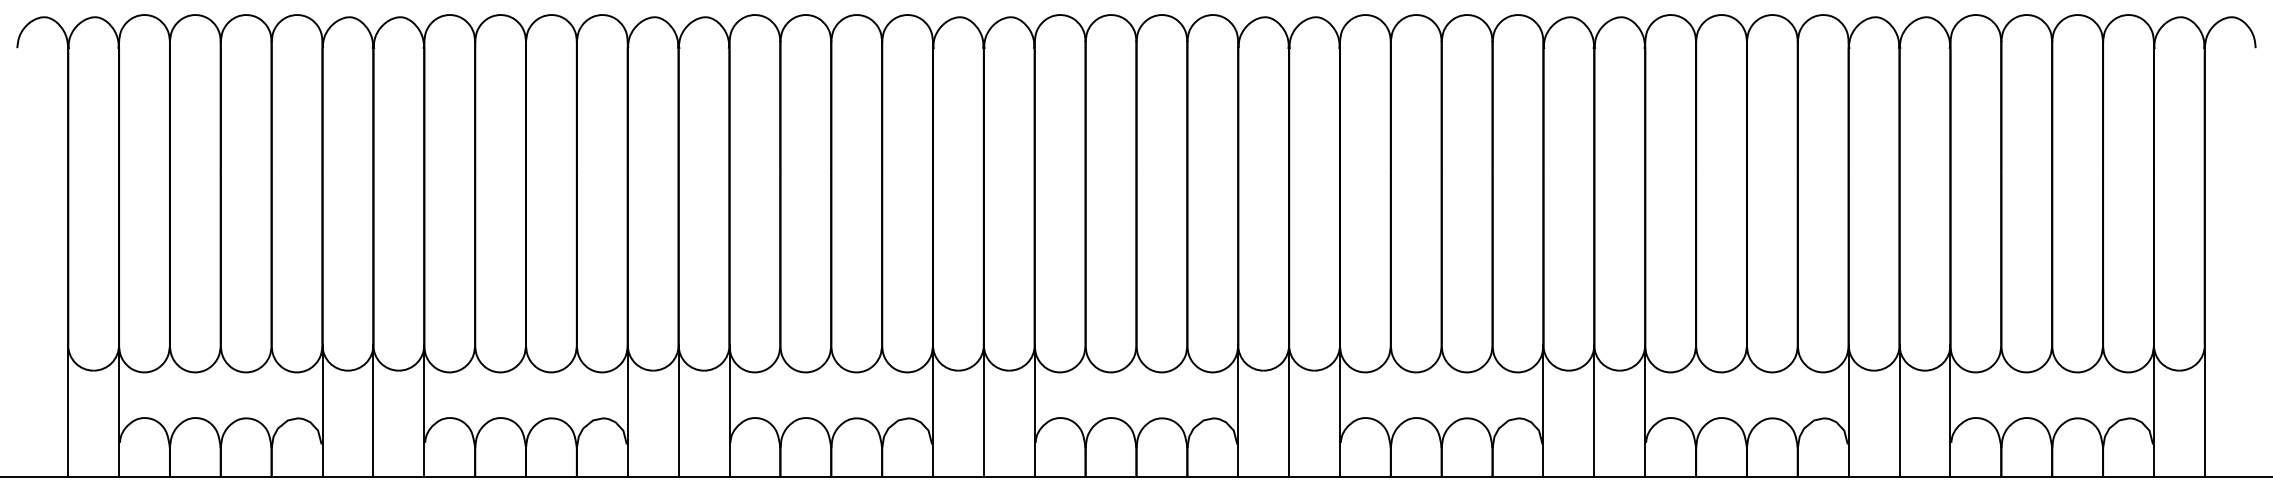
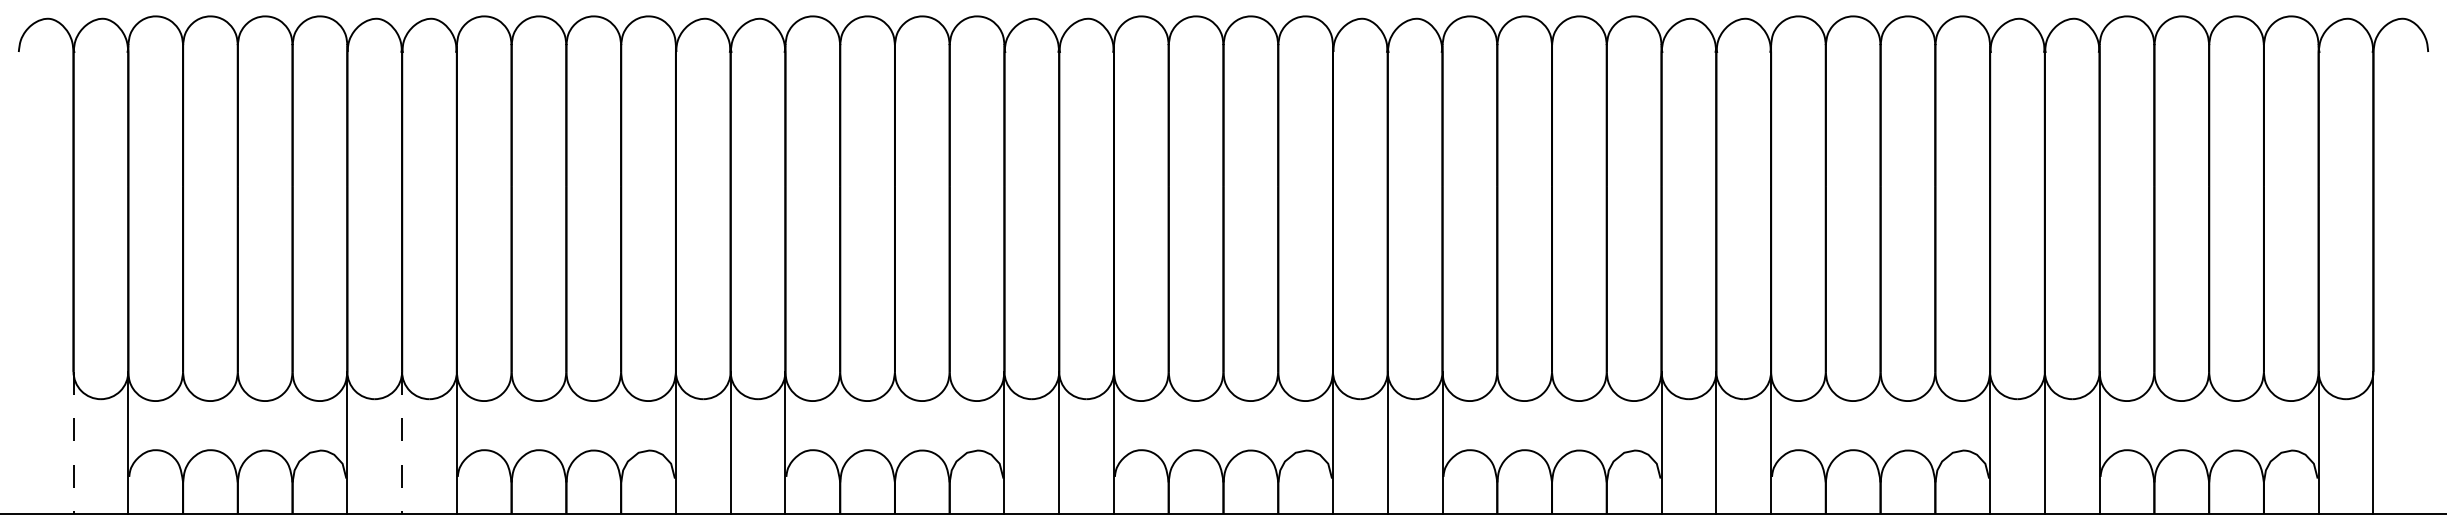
line: (68, 411) -> (73, 443), solid -> dashed
line: (373, 411) -> (402, 443), solid -> dashed

